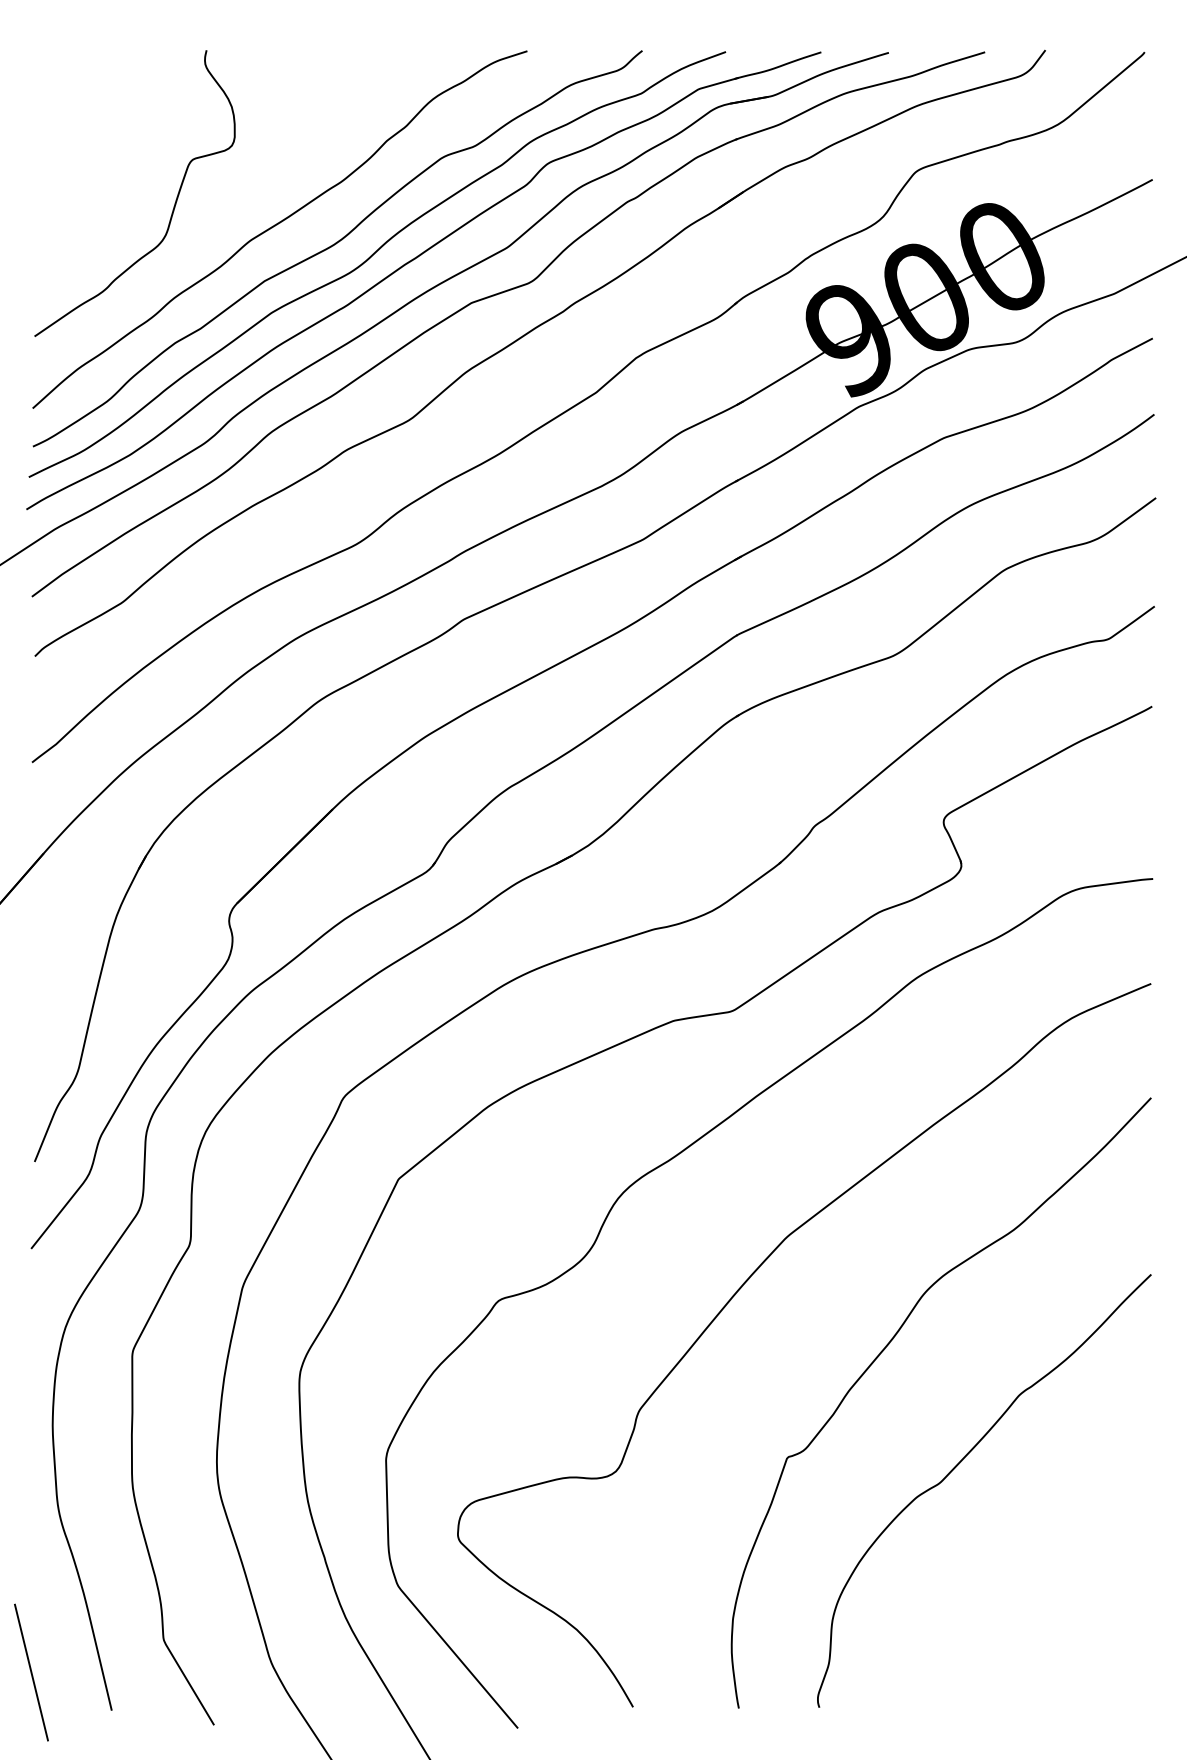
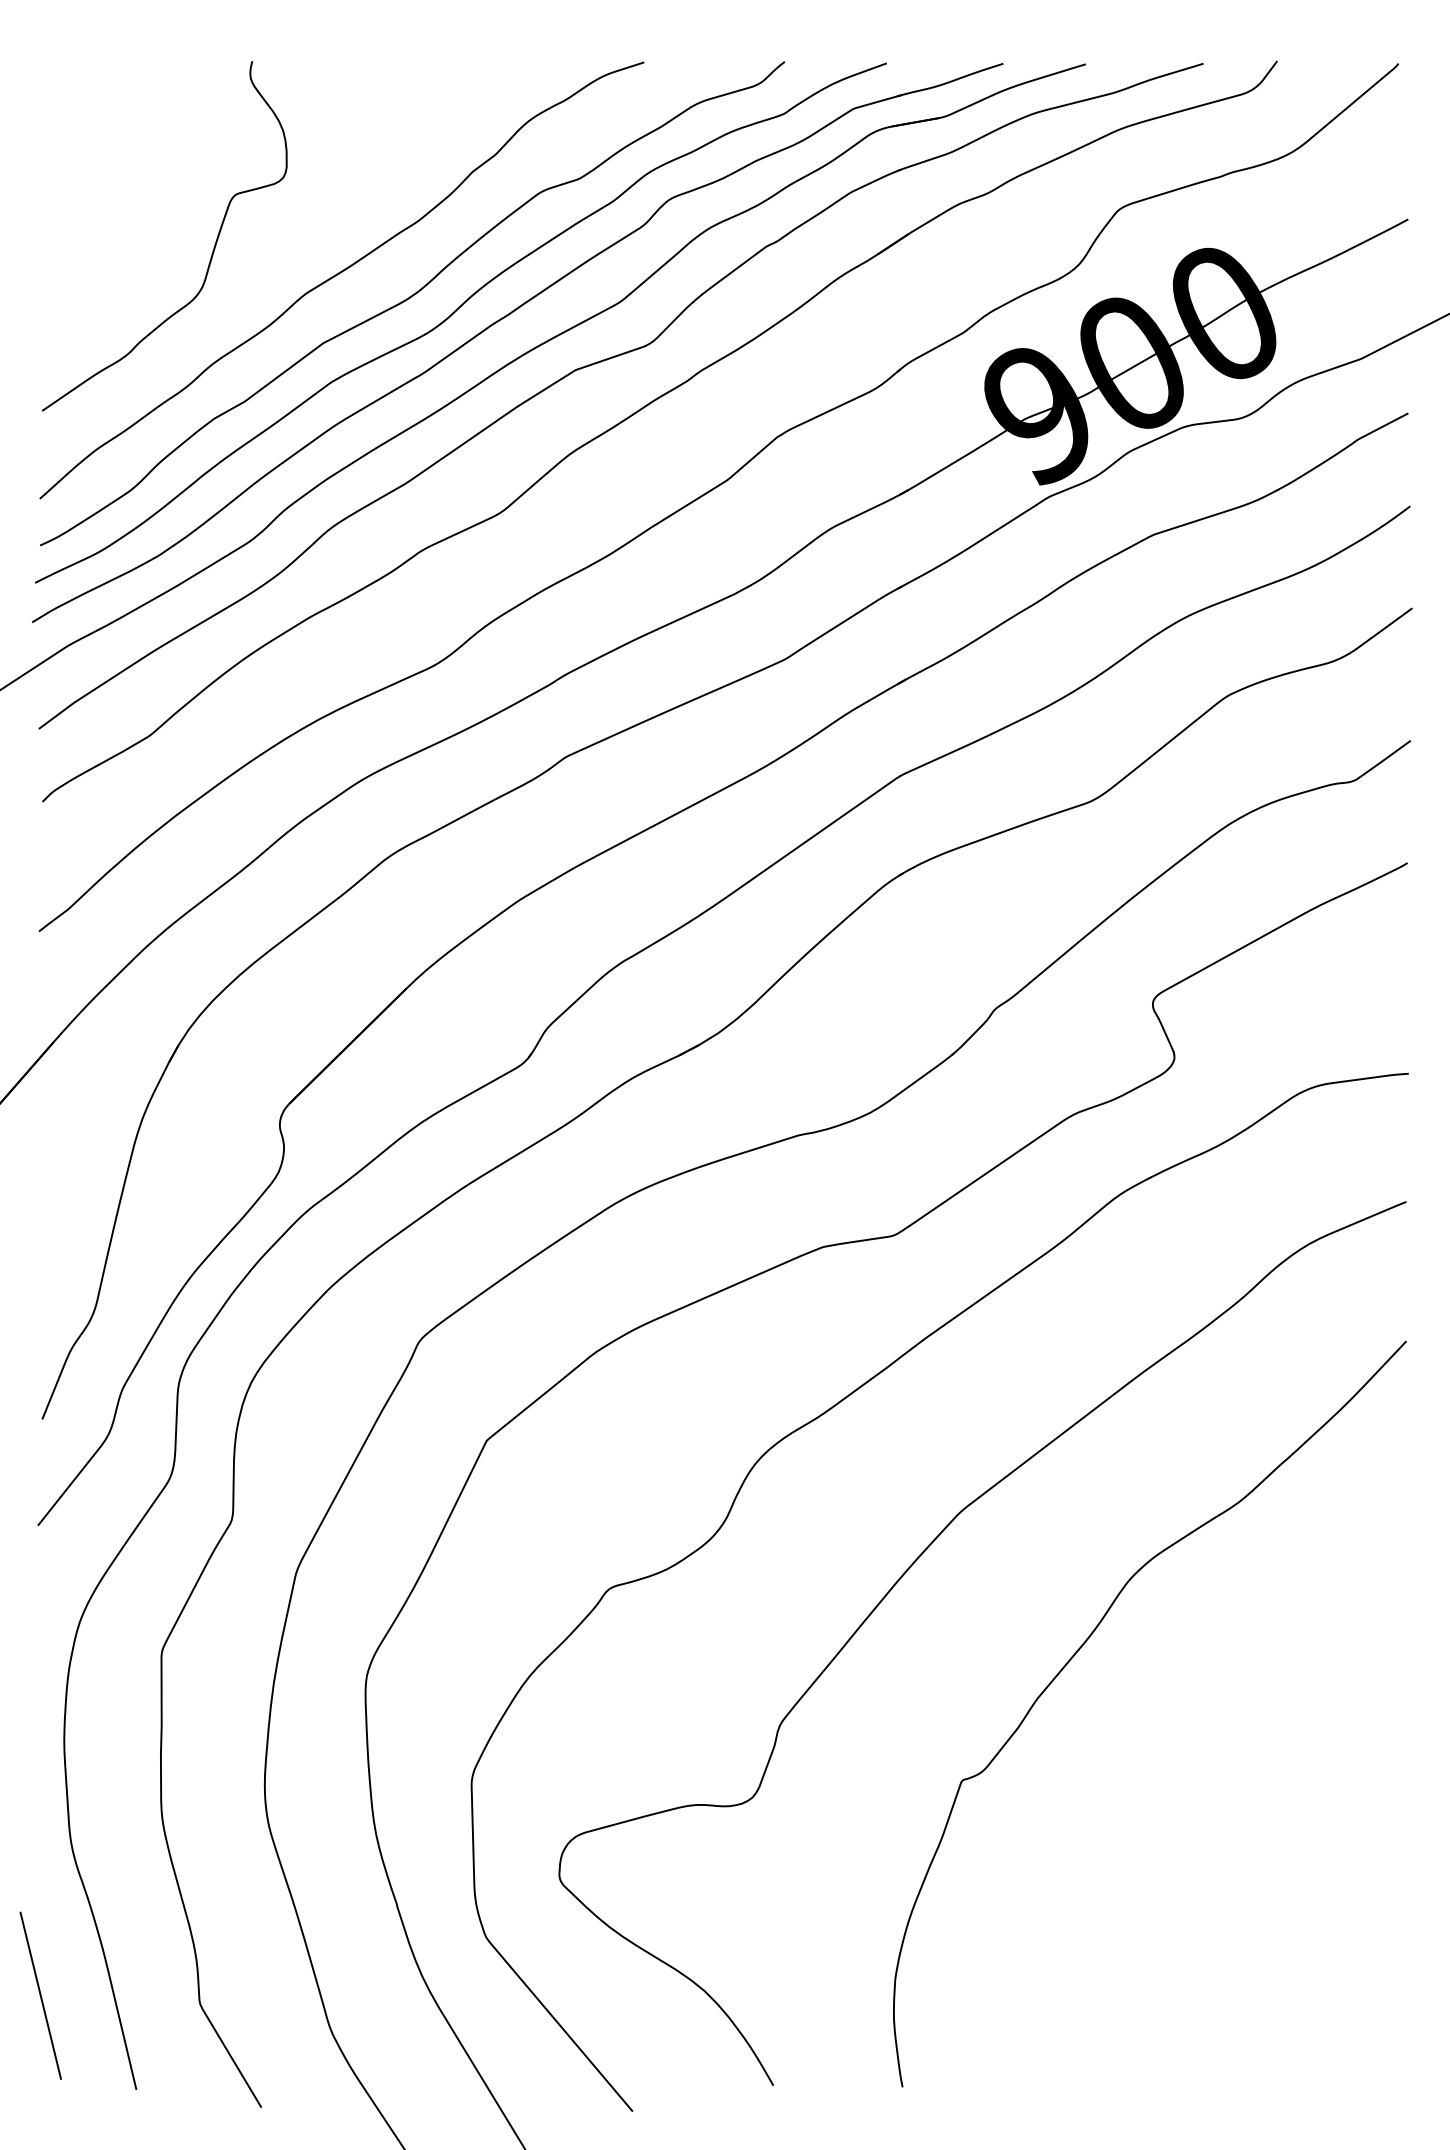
curve: (959, 1464) -> (1172, 1789), removed
line: (31, 1672) -> (40, 1995), moved

